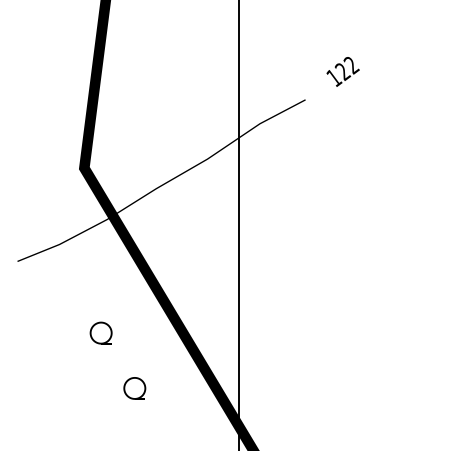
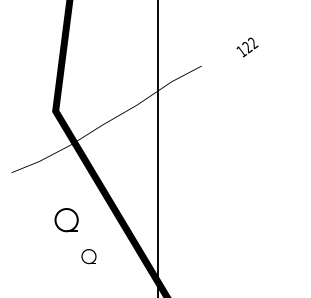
text: (343, 71) -> (247, 47), moved
part: (100, 332) -> (66, 219), size x1.6

